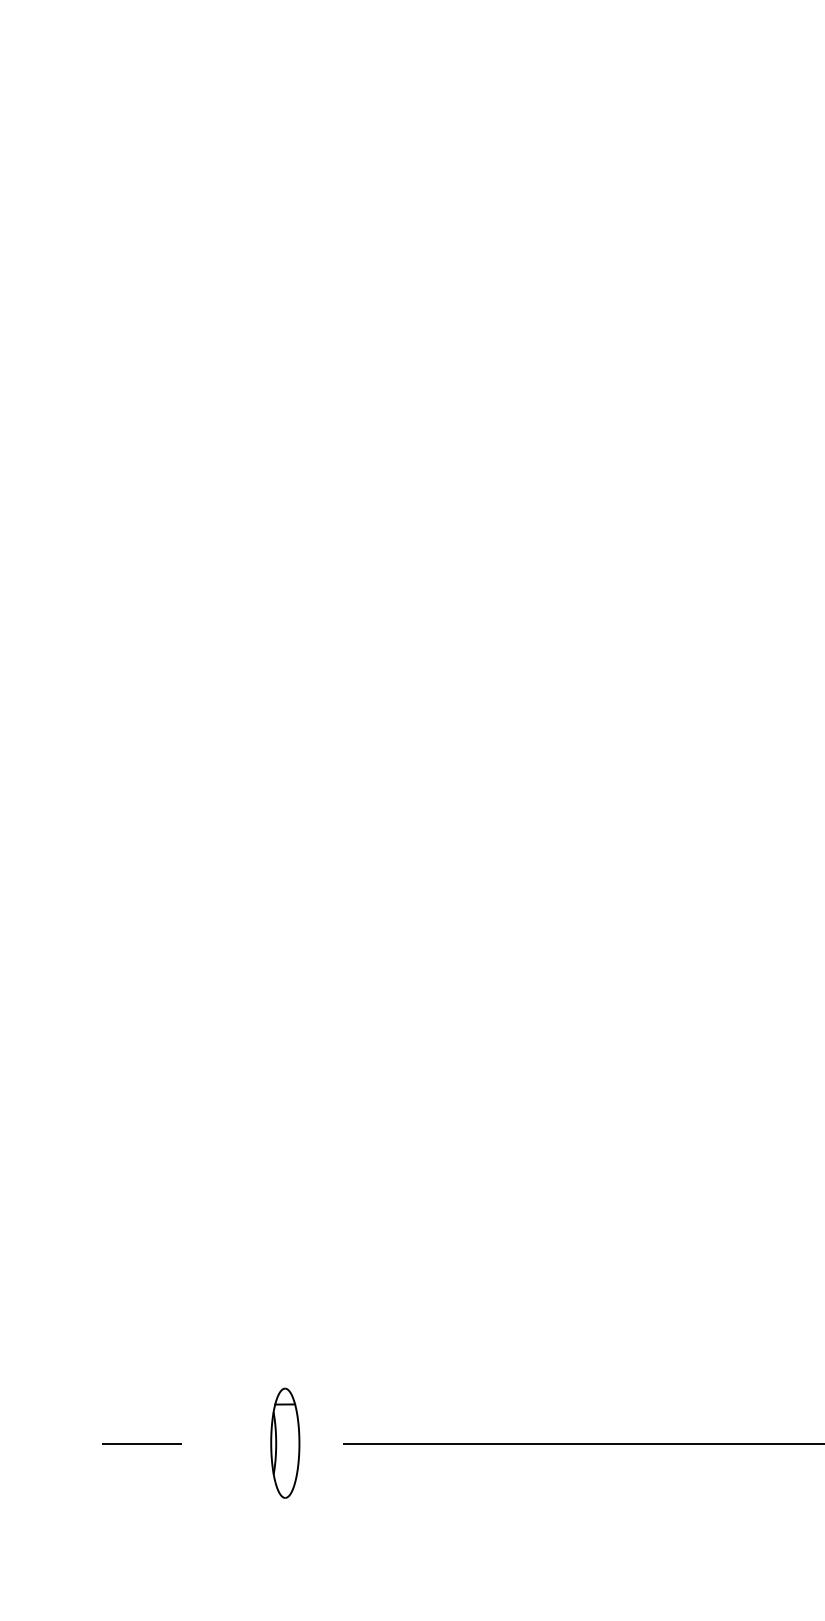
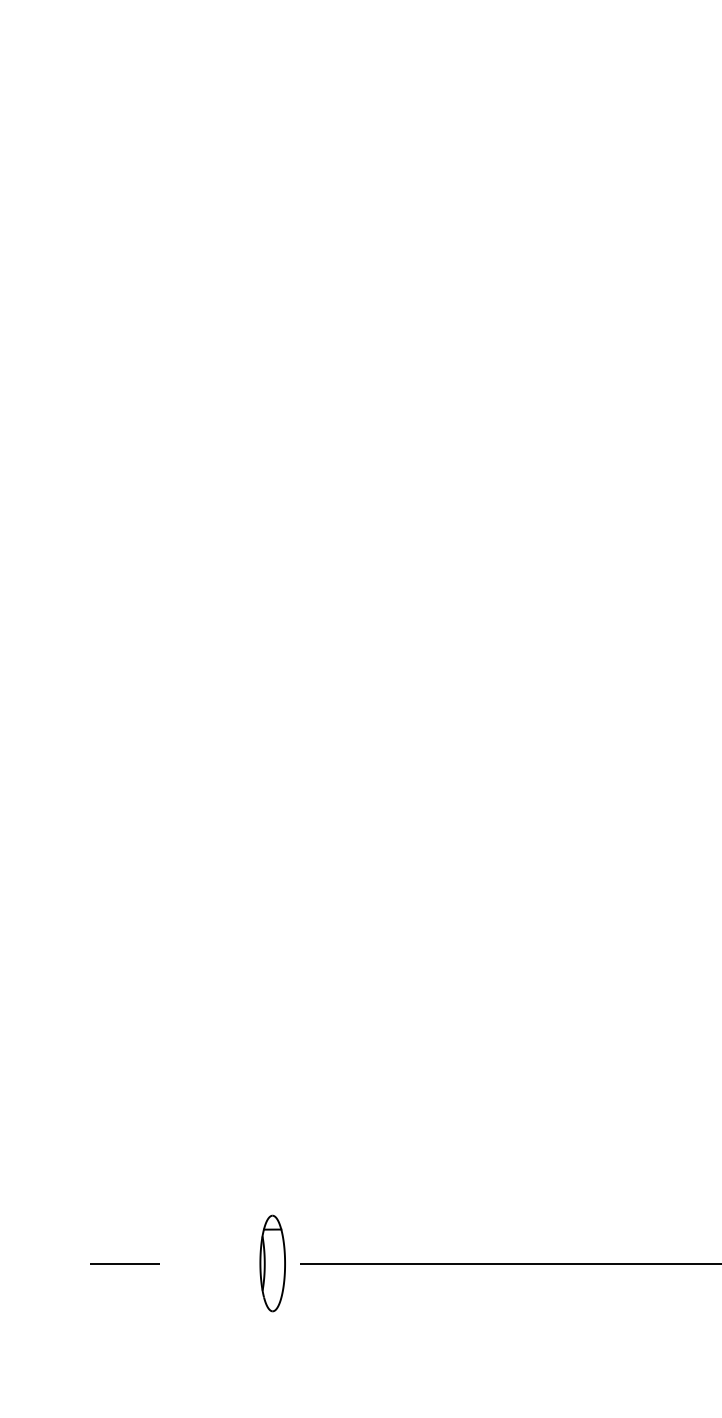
part: (285, 1443) -> (272, 1263), moved

